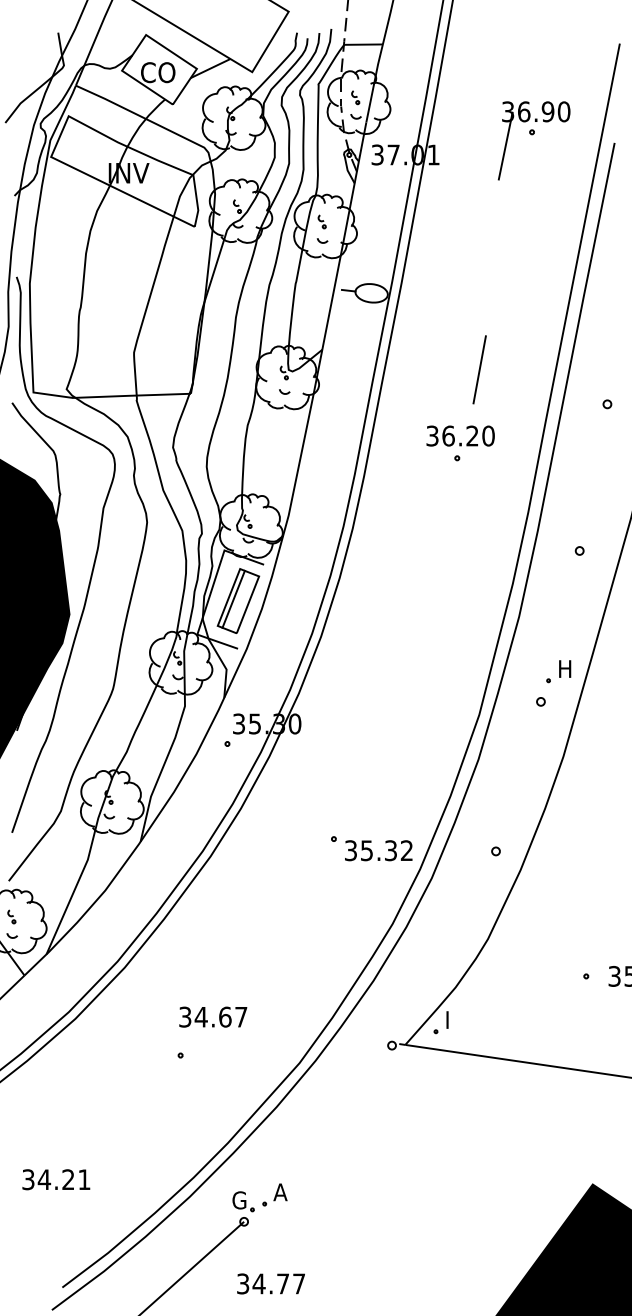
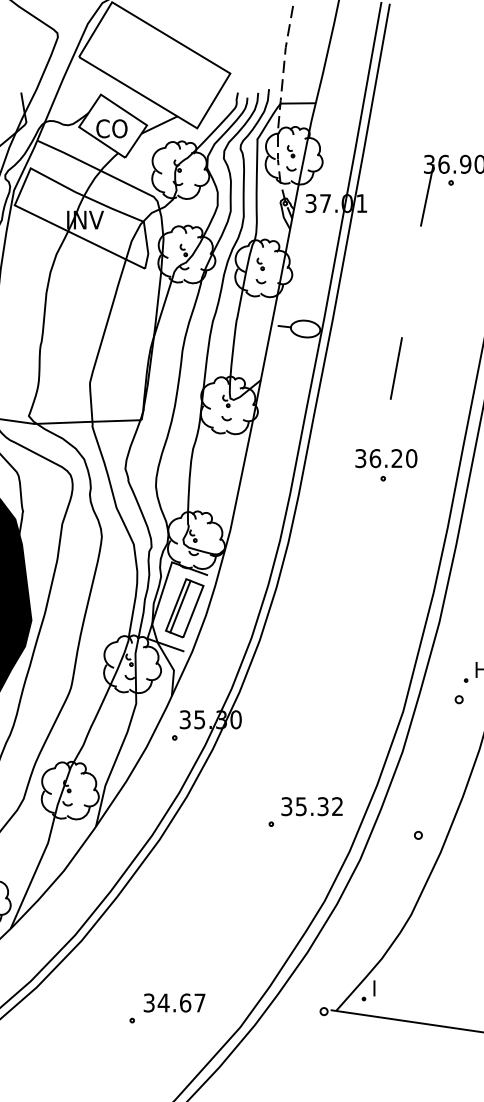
line: (479, 369) -> (396, 368), moved
text: (378, 850) -> (311, 806), moved
text: (213, 1016) -> (174, 1002), moved

